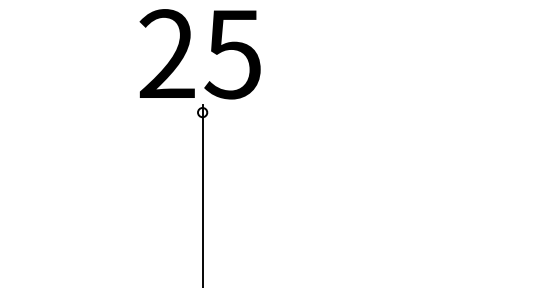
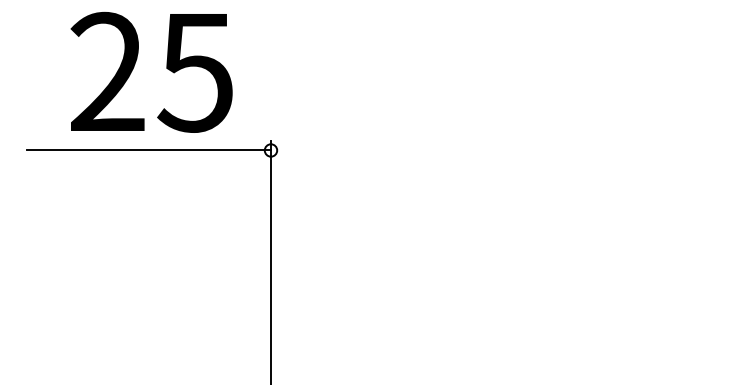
text: (200, 53) -> (151, 71), moved
line: (111, 112) -> (148, 150), added

